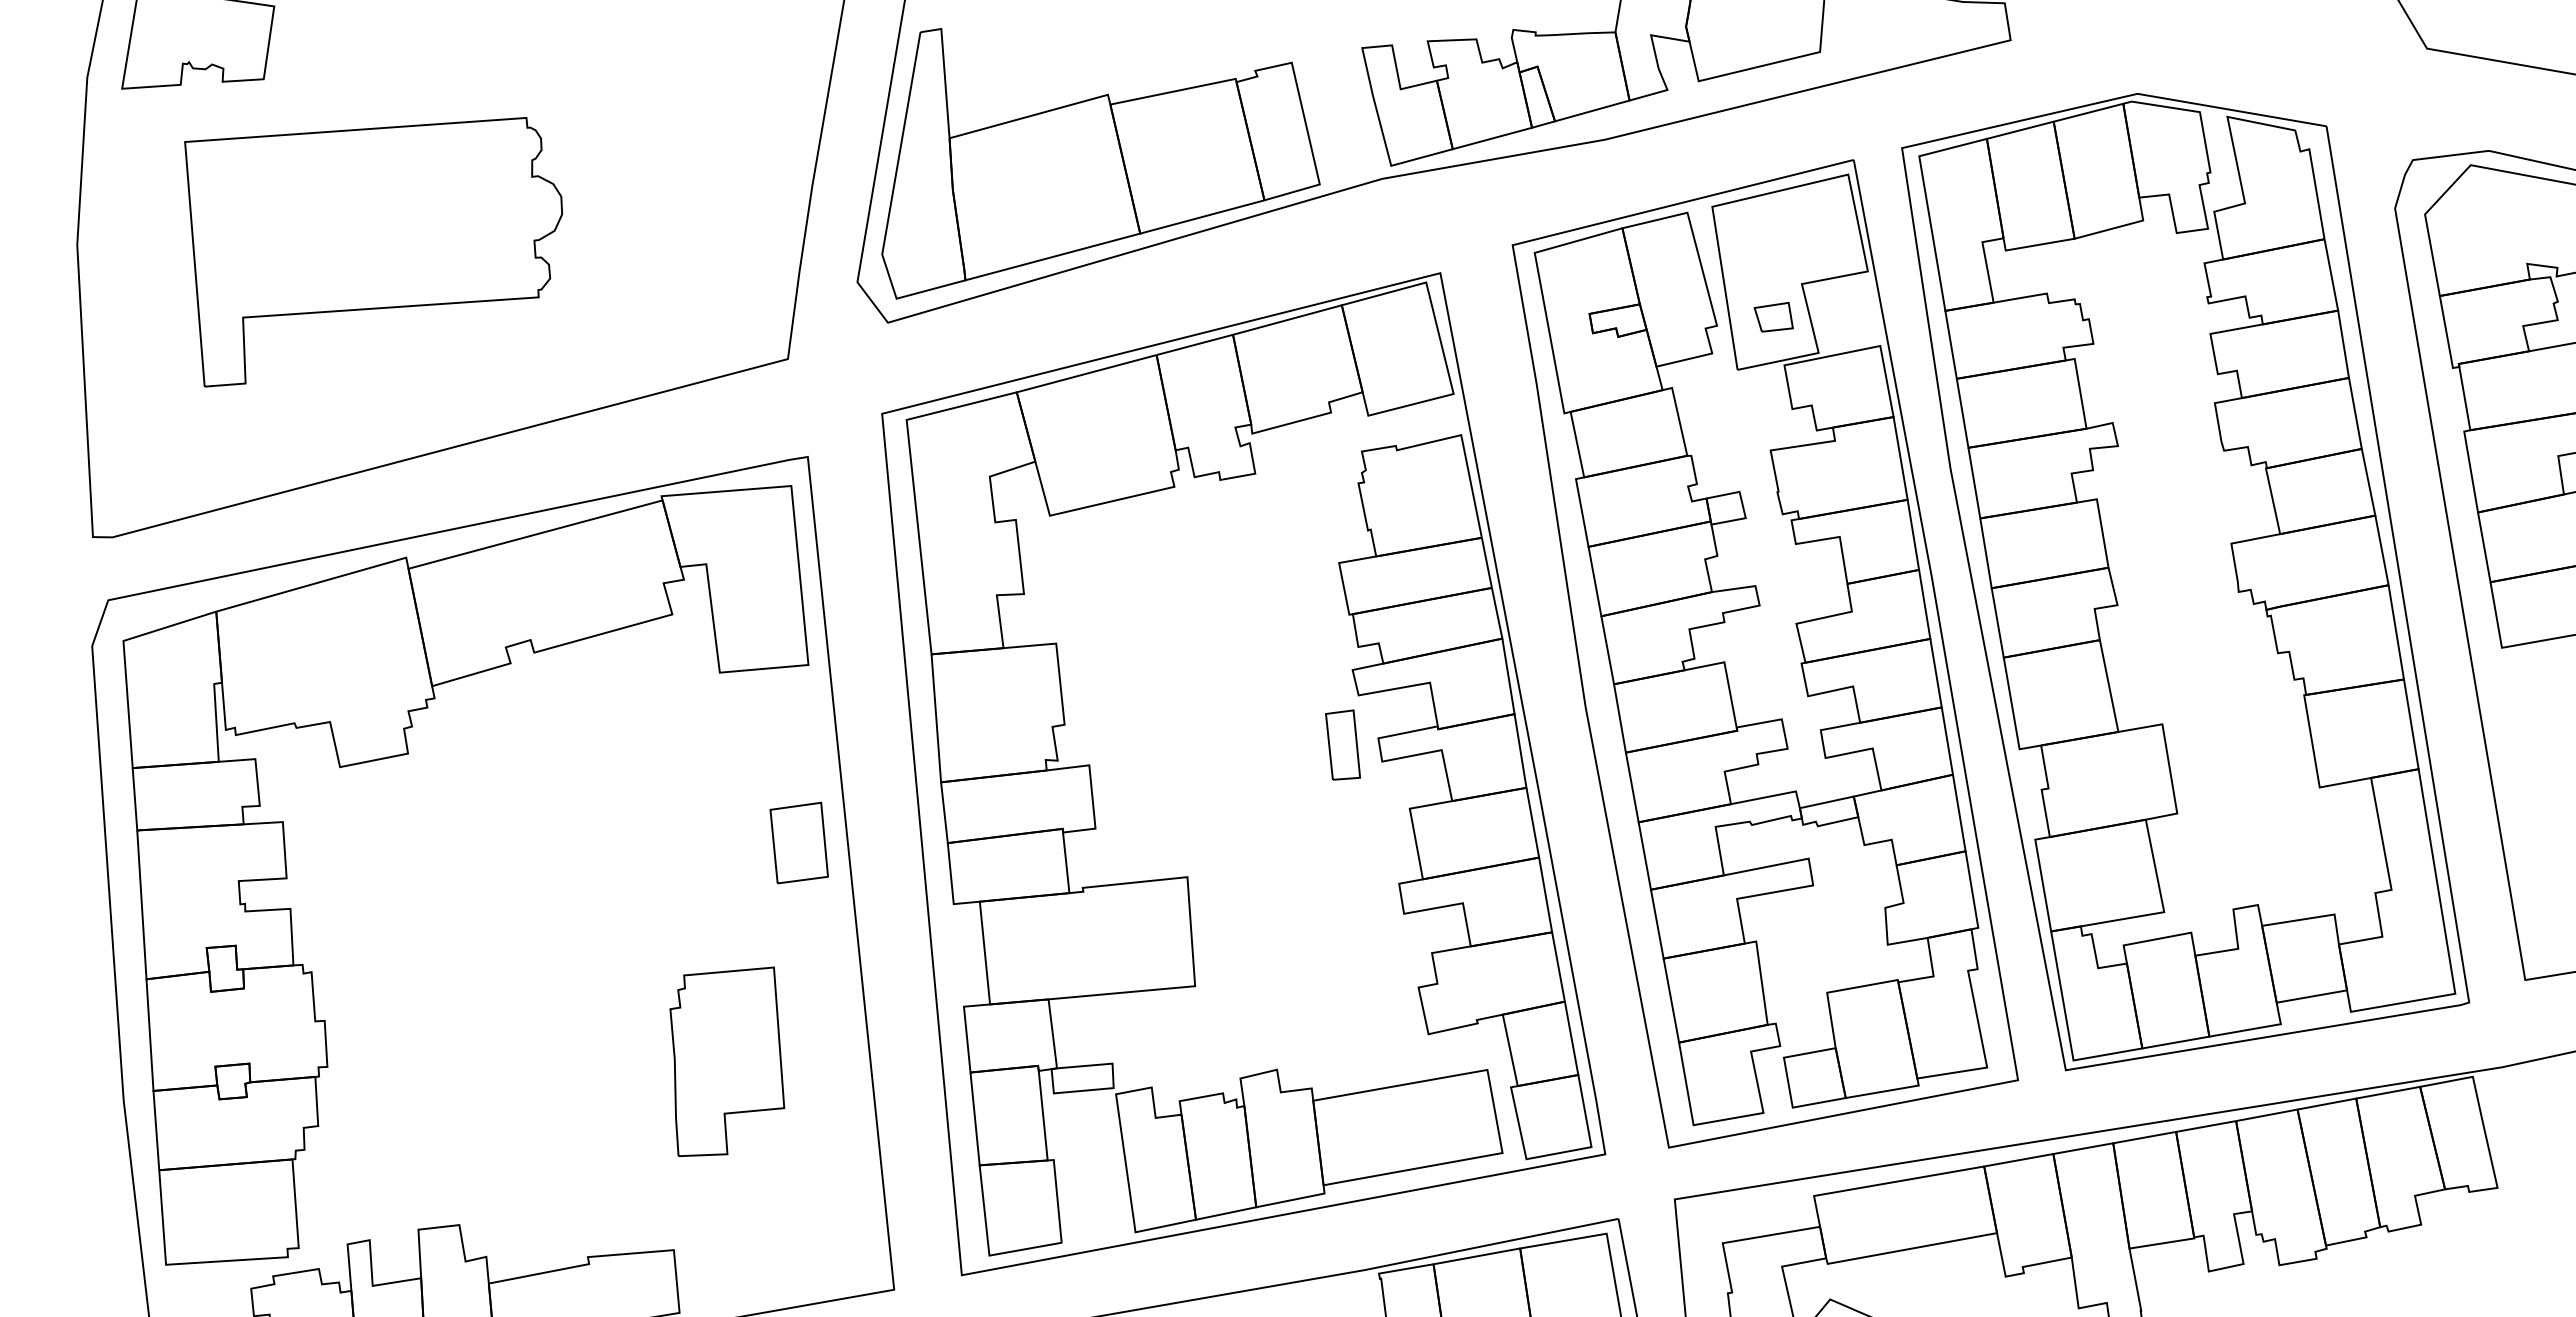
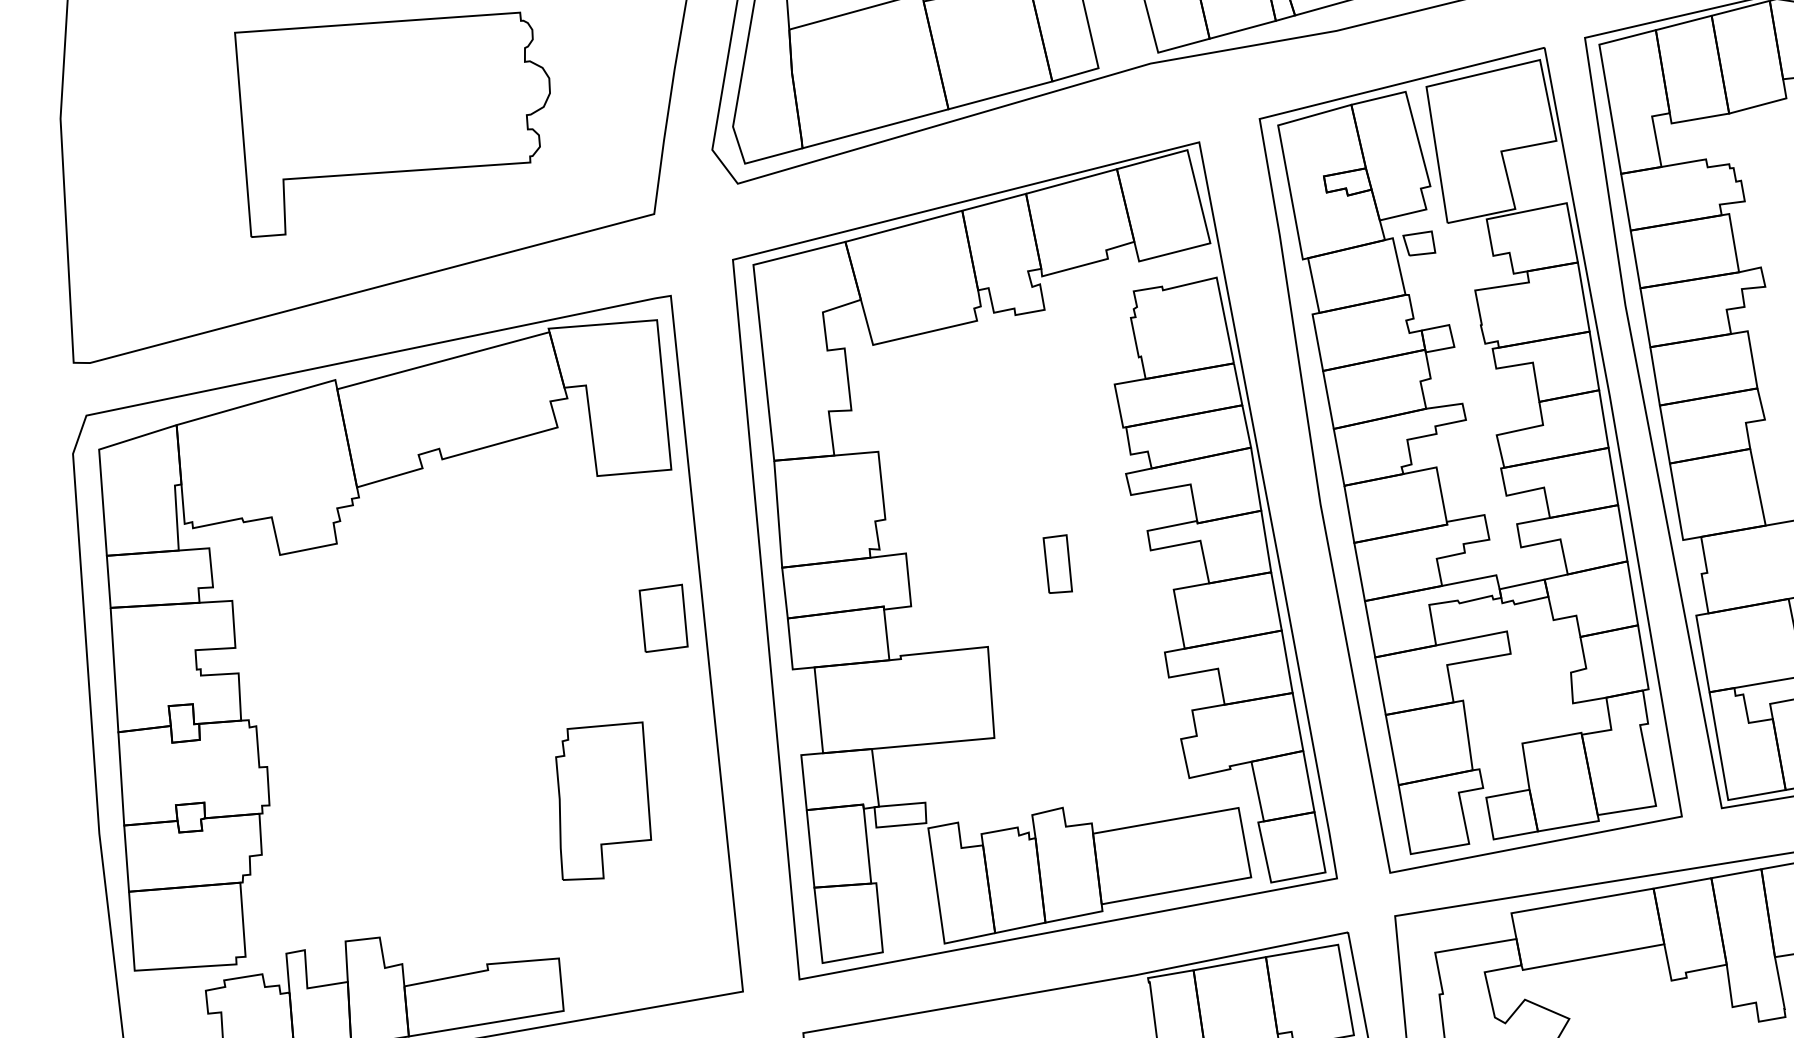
part: (373, 252) -> (392, 125), moved
part: (1773, 317) -> (1419, 243), moved
part: (1342, 744) -> (1057, 563), moved

